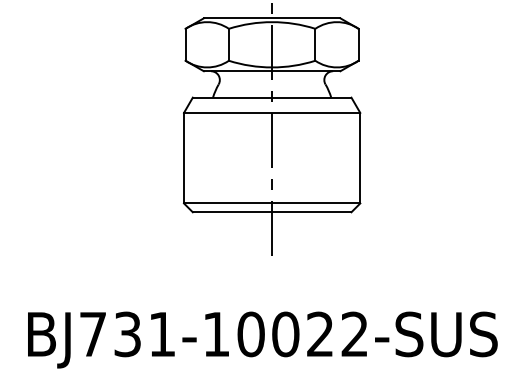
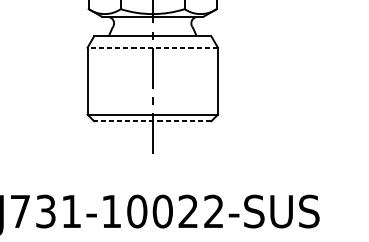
line: (271, 112) -> (152, 47), solid -> dashed
line: (271, 212) -> (152, 121), solid -> dashed

